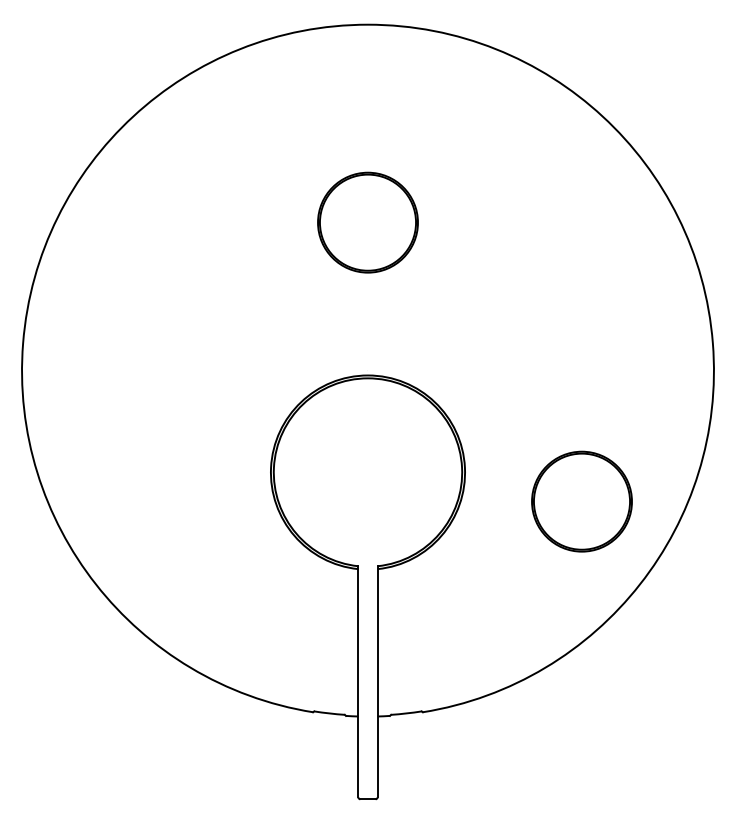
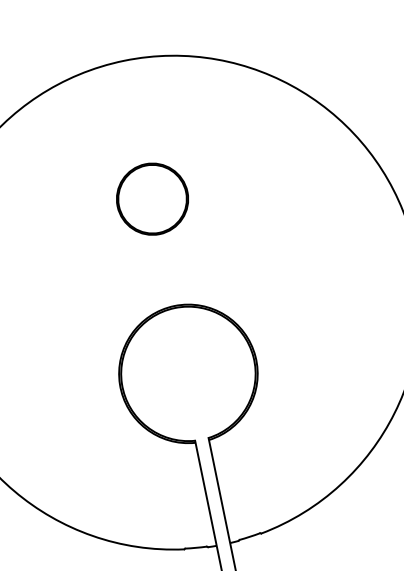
part: (581, 501) -> (341, 363), removed

